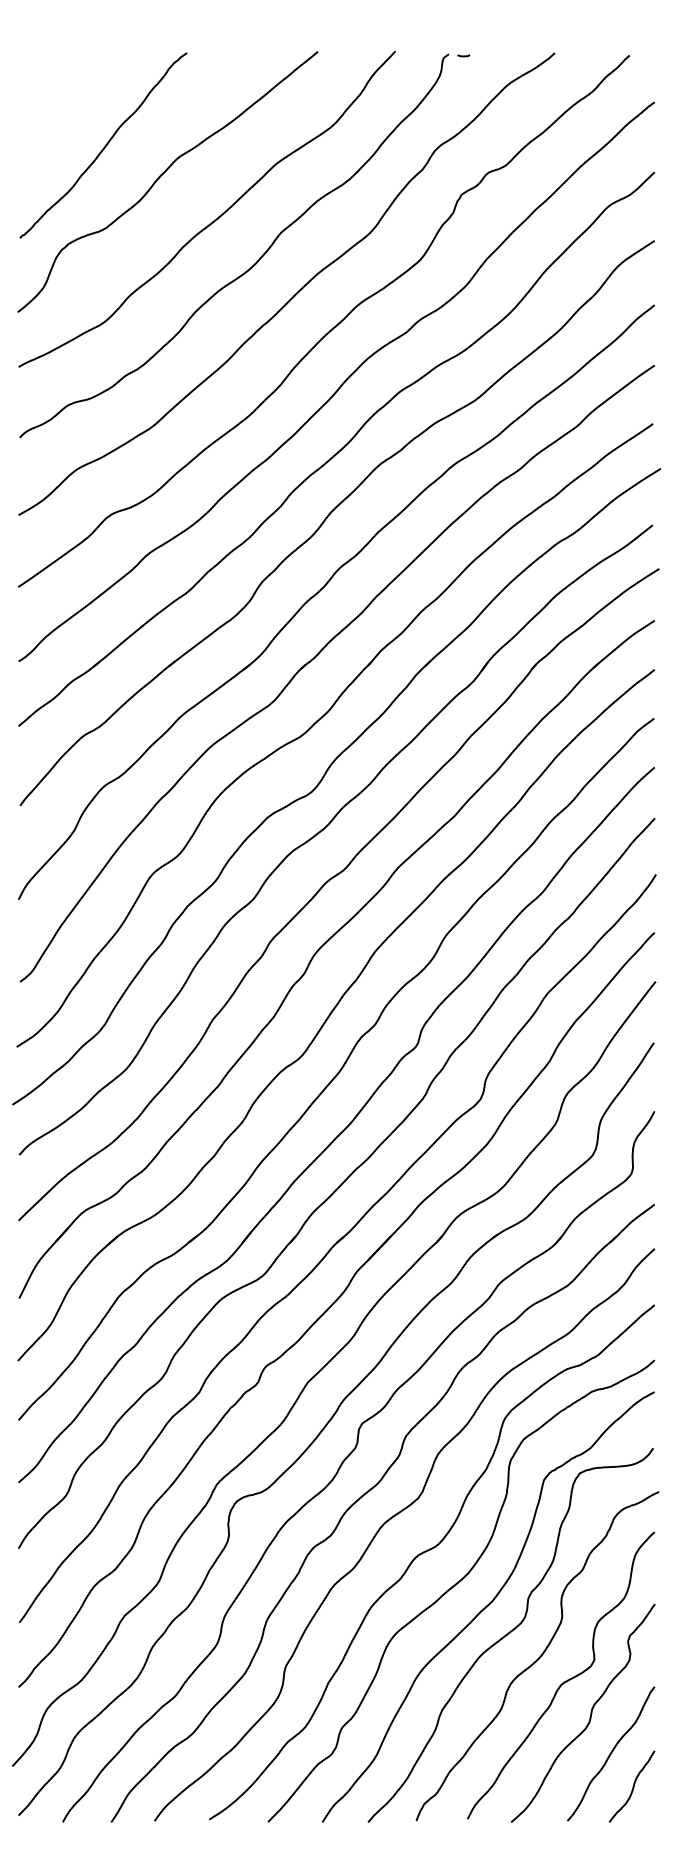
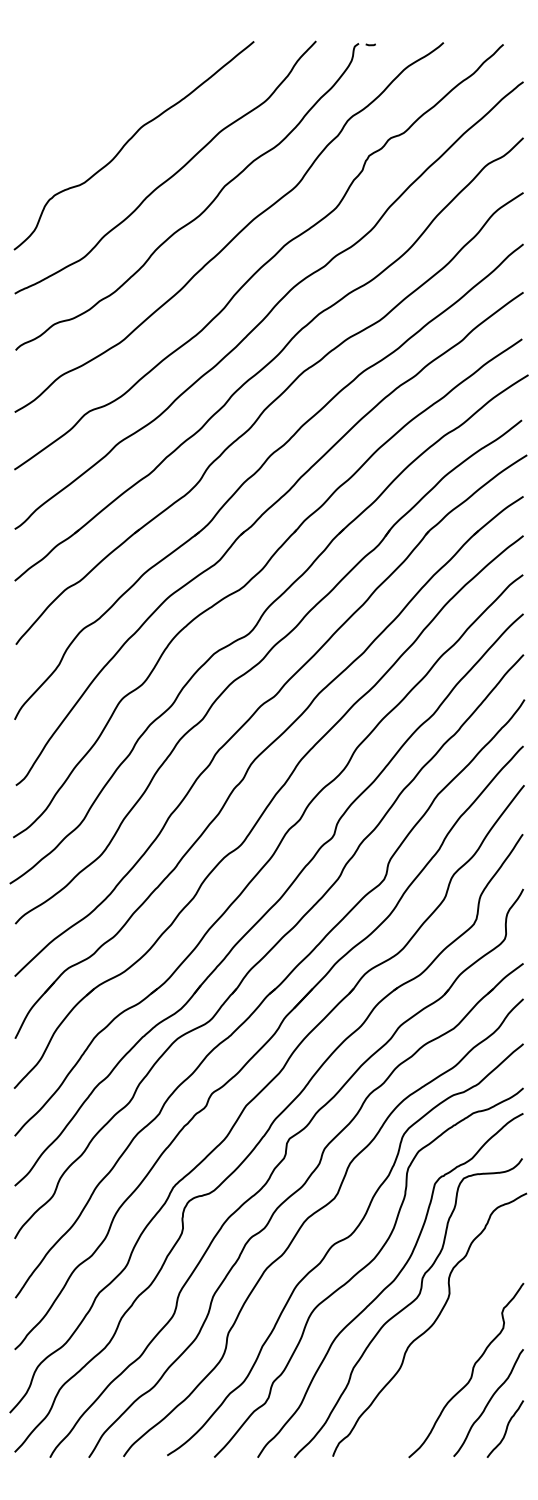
curve: (104, 145) -> (83, 116), removed
curve: (564, 1680) -> (451, 1344), removed

